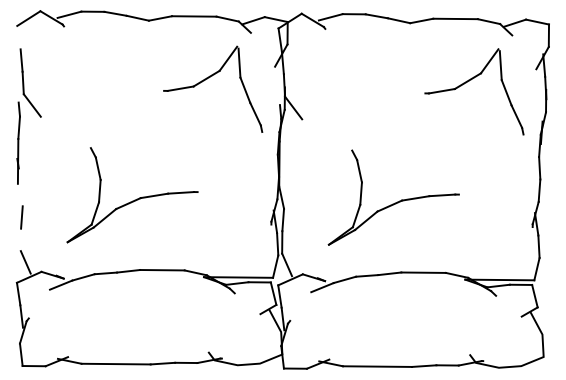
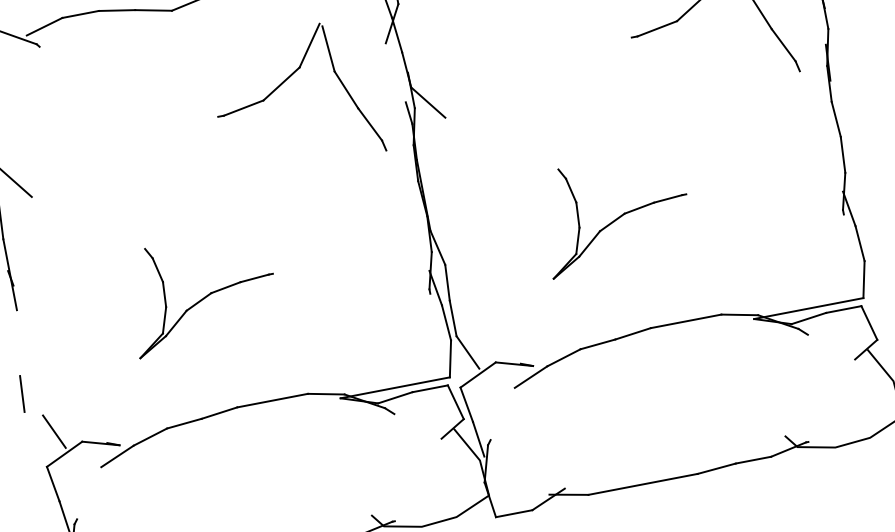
part: (132, 195) -> (201, 292), size x0.7
part: (393, 197) -> (614, 212), size x0.7
line: (21, 217) -> (21, 394), moved

